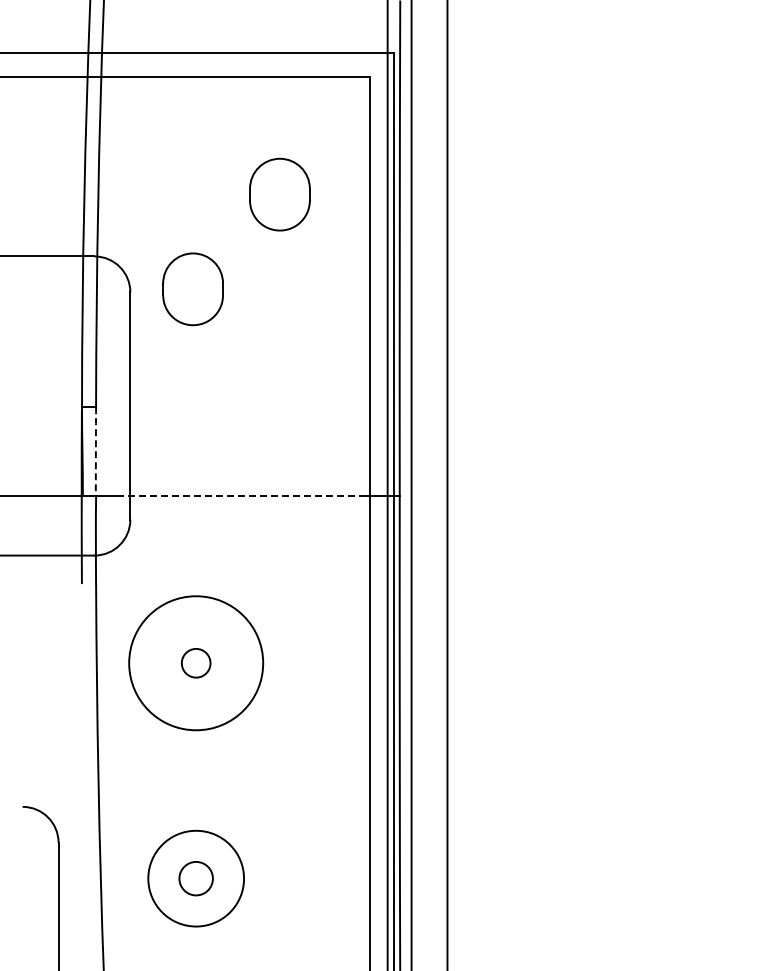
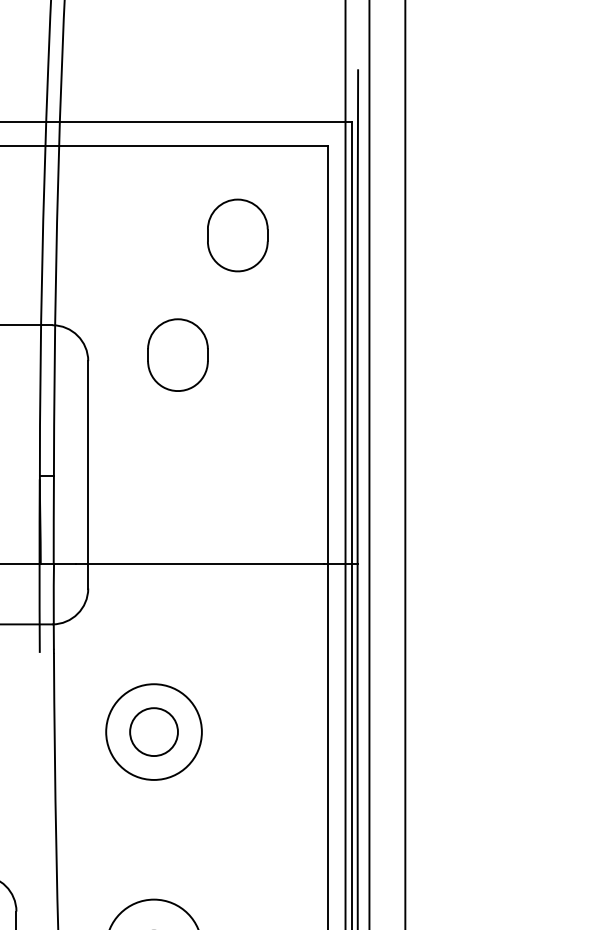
part: (279, 194) -> (237, 235), moved
part: (192, 289) -> (177, 355), moved
arc: (95, 451) -> (53, 520), dashed -> solid
line: (242, 495) -> (200, 564), dashed -> solid
circle: (196, 663) -> (154, 732), size x0.71
circle: (196, 663) -> (154, 732), size x1.67

